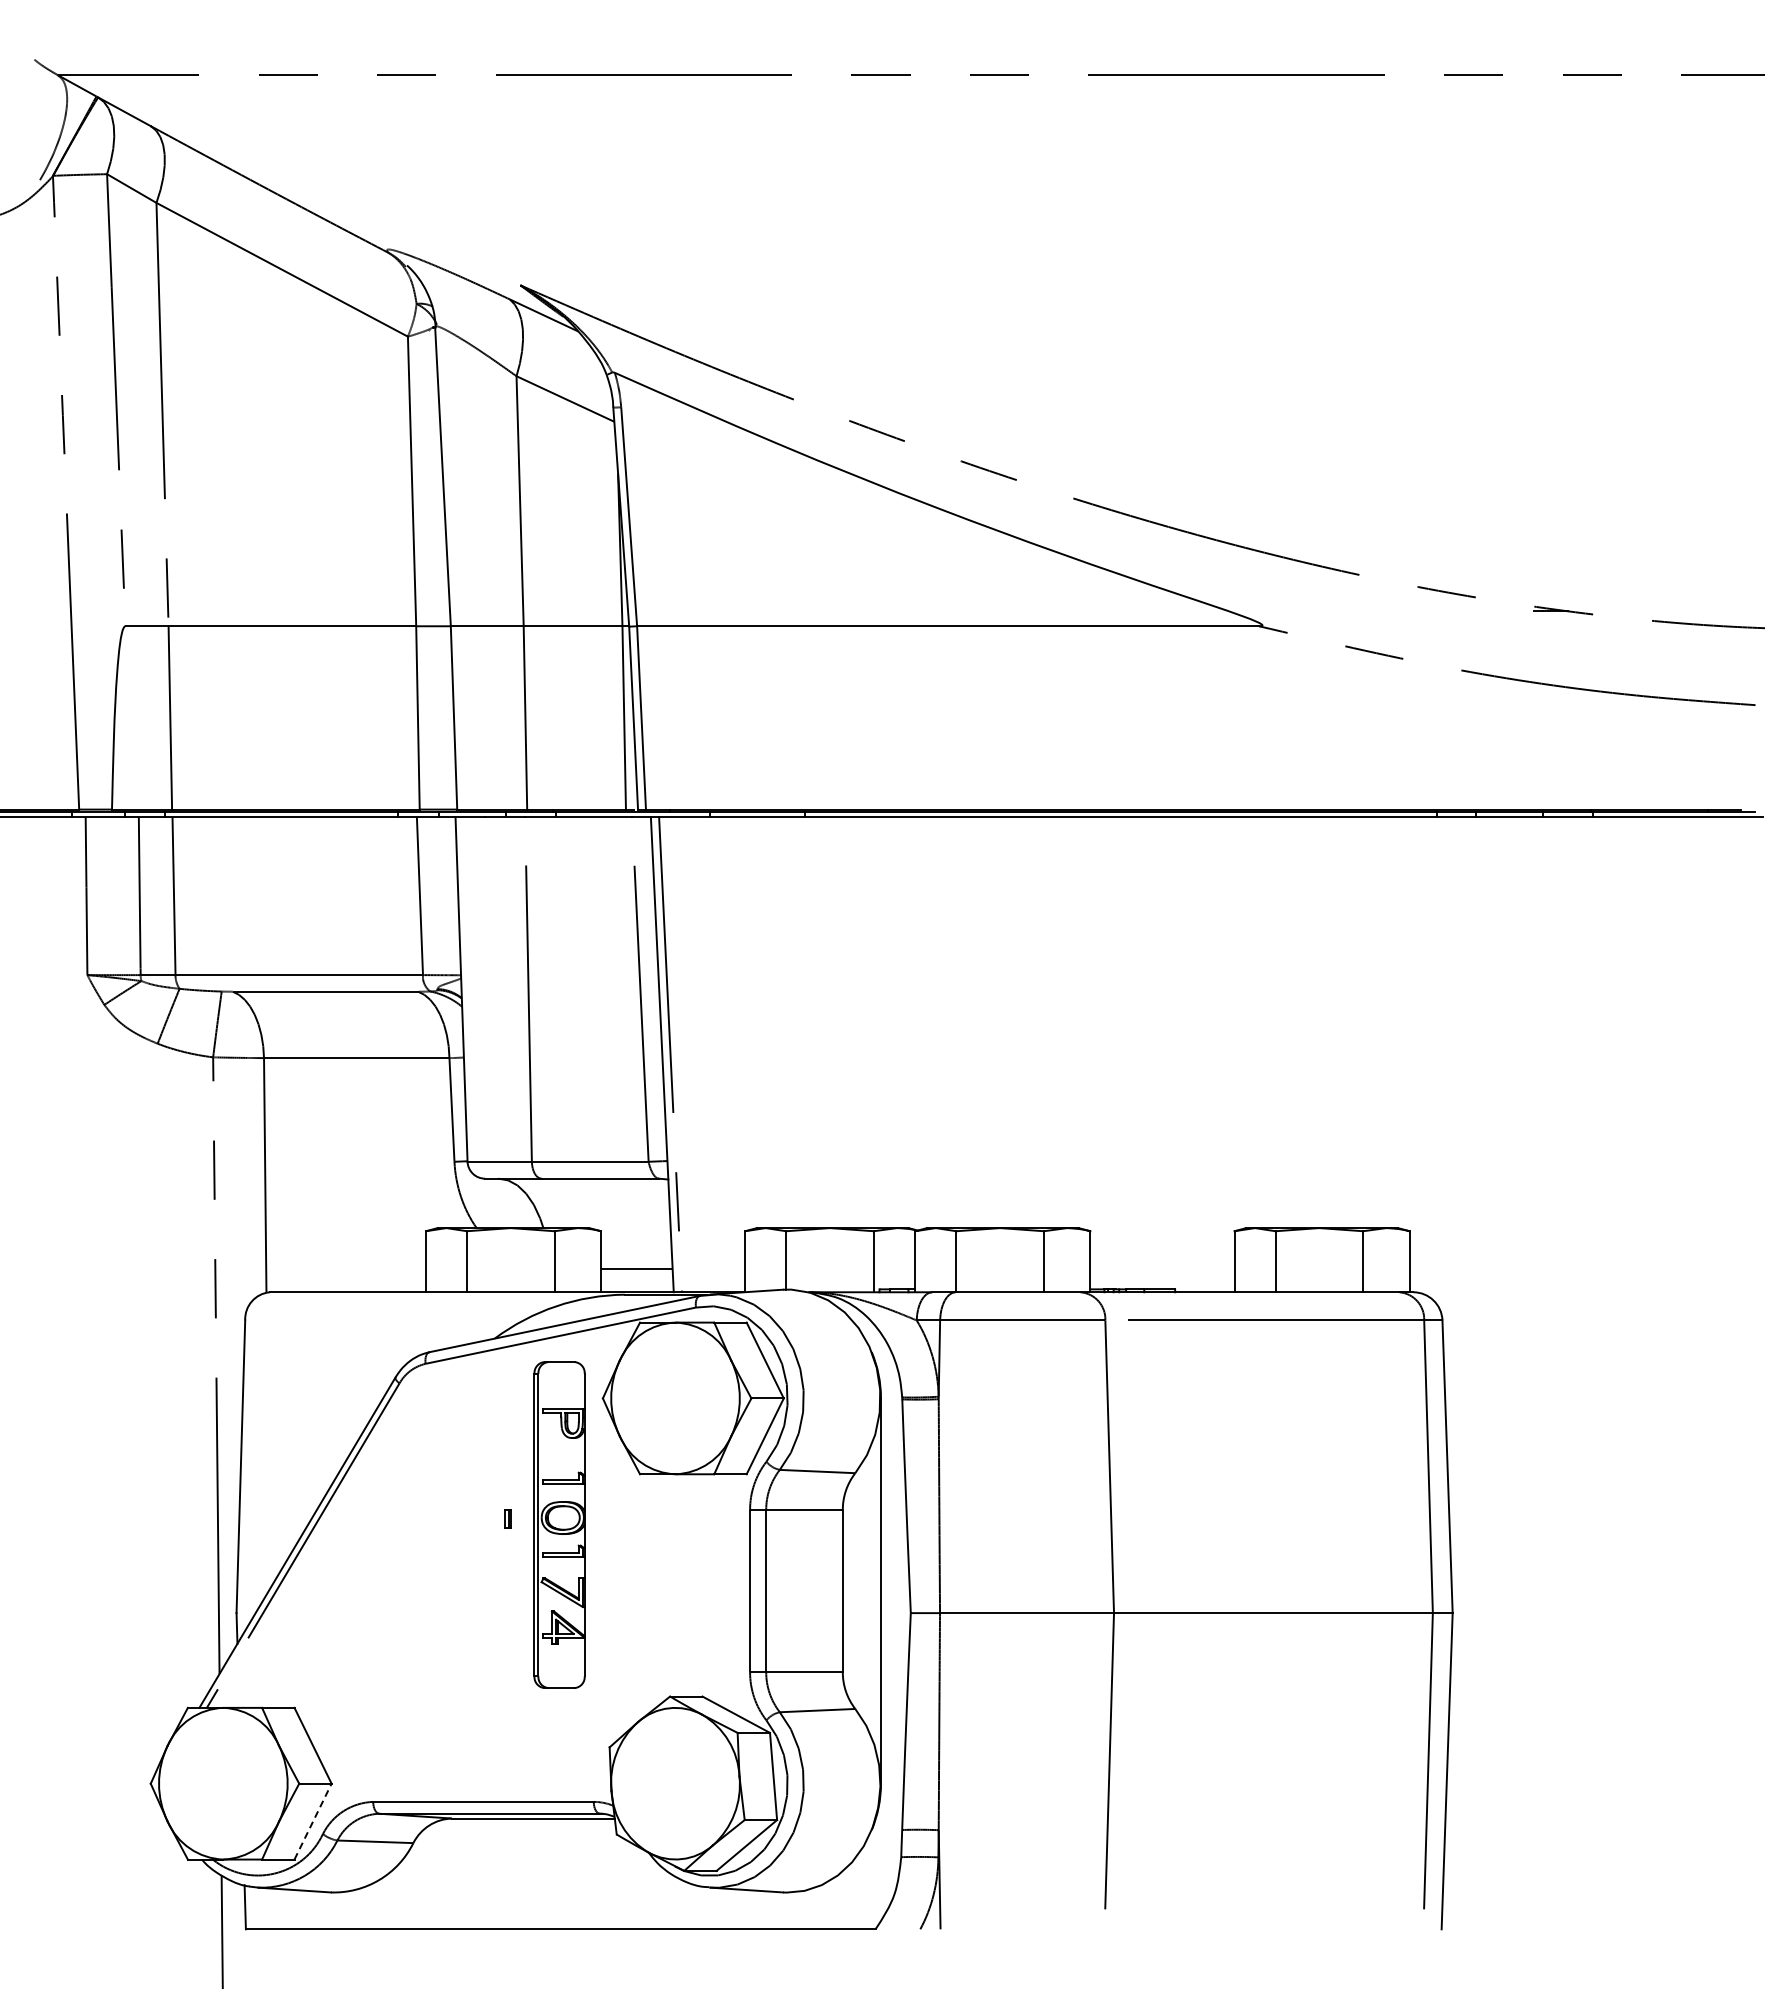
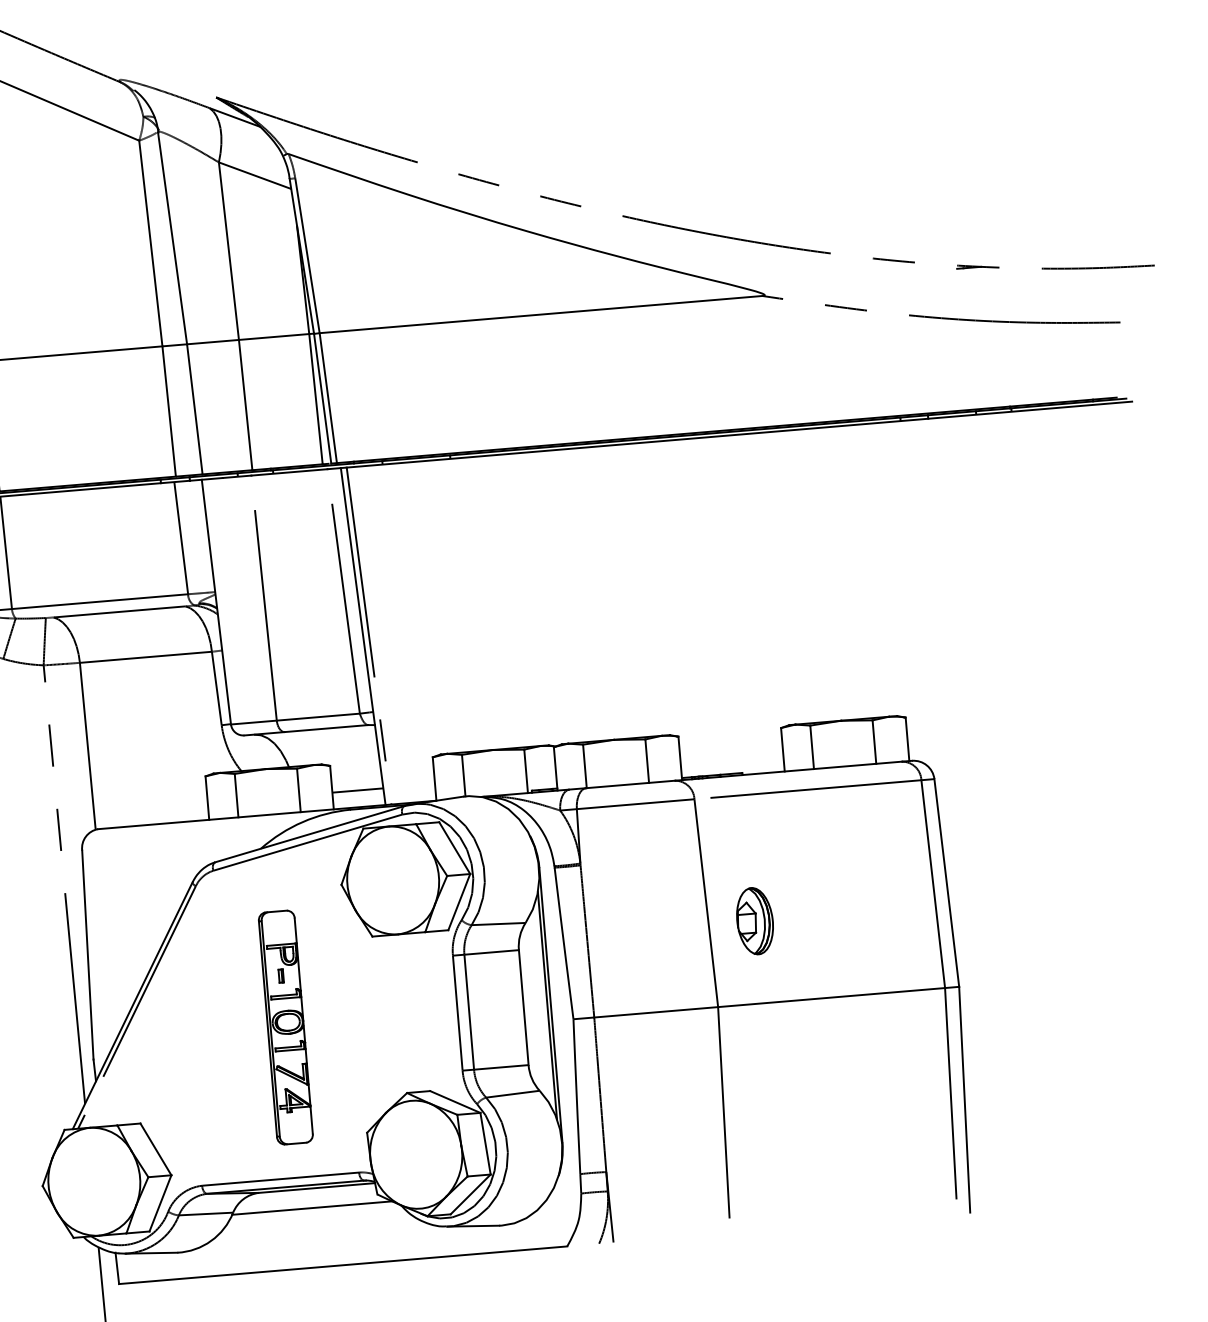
part: (1175, 1497) -> (754, 921), added
part: (559, 1524) -> (285, 1027), moved
line: (876, 1590) -> (547, 1005), added
line: (313, 1821) -> (160, 1203), dashed -> solid
line: (523, 1845) -> (311, 1207), added

